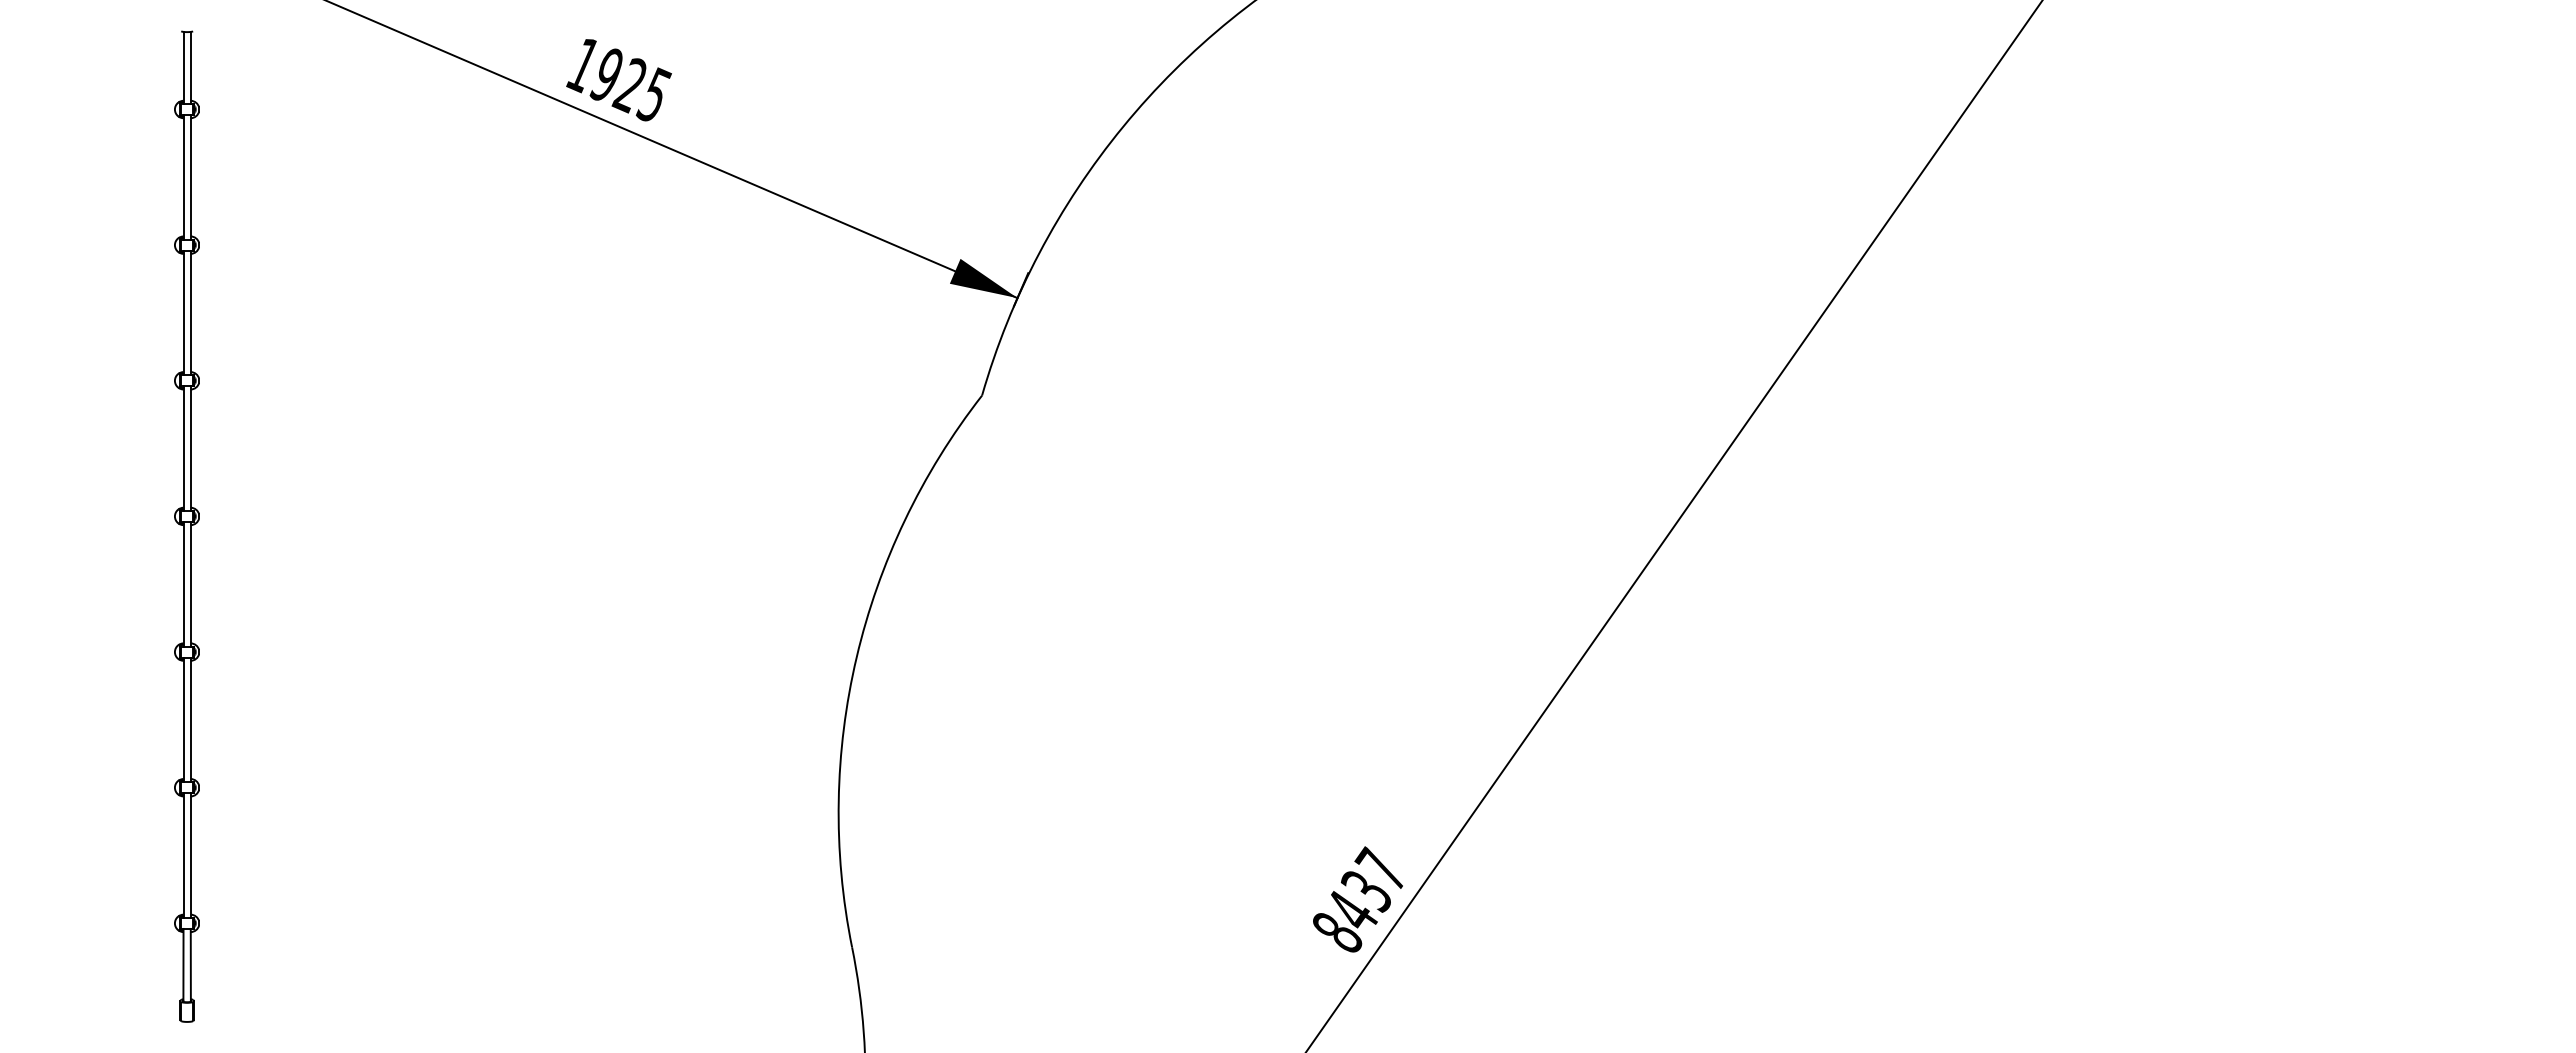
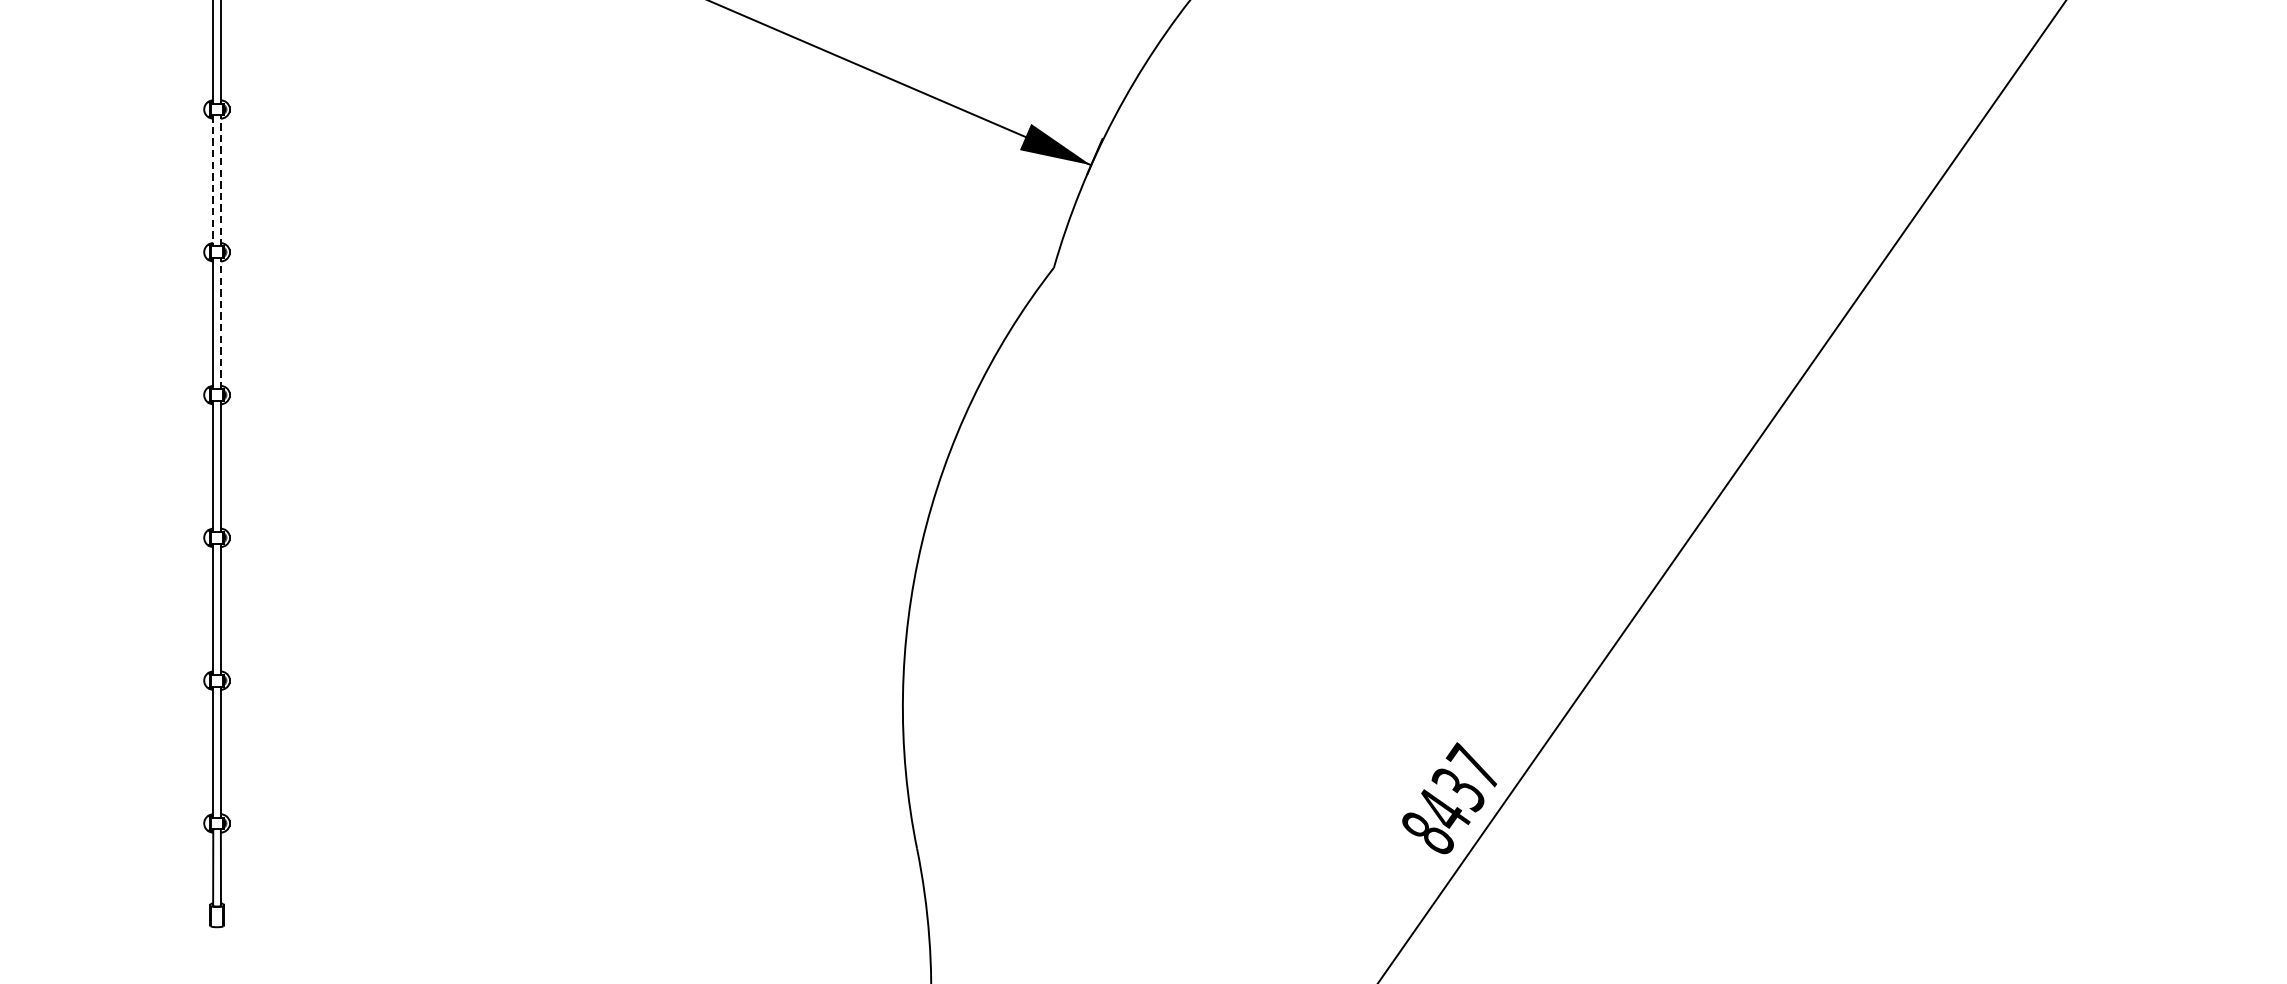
line: (190, 312) -> (220, 180), solid -> dashed
line: (183, 313) -> (213, 181), solid -> dashed
line: (190, 448) -> (220, 323), solid -> dashed

